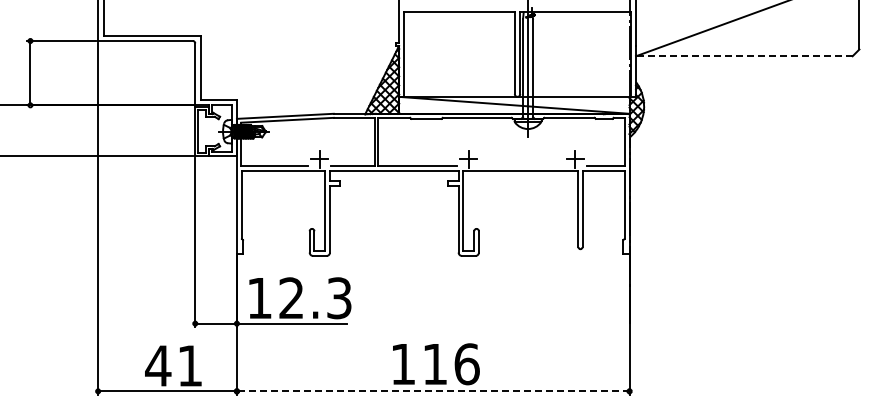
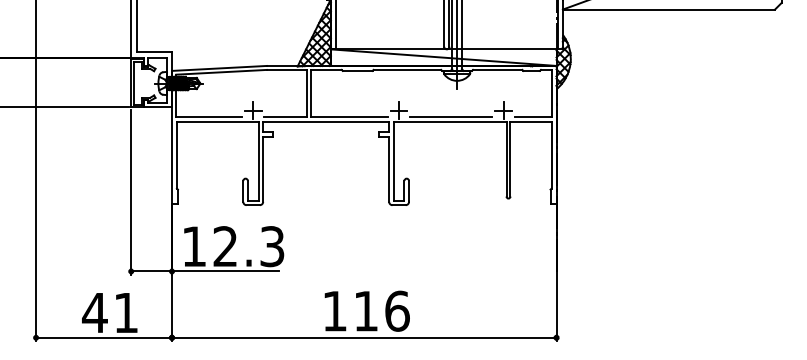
line: (743, 56) -> (668, 9), dashed -> solid
line: (521, 166) -> (450, 117), added
line: (432, 391) -> (363, 337), dashed -> solid

